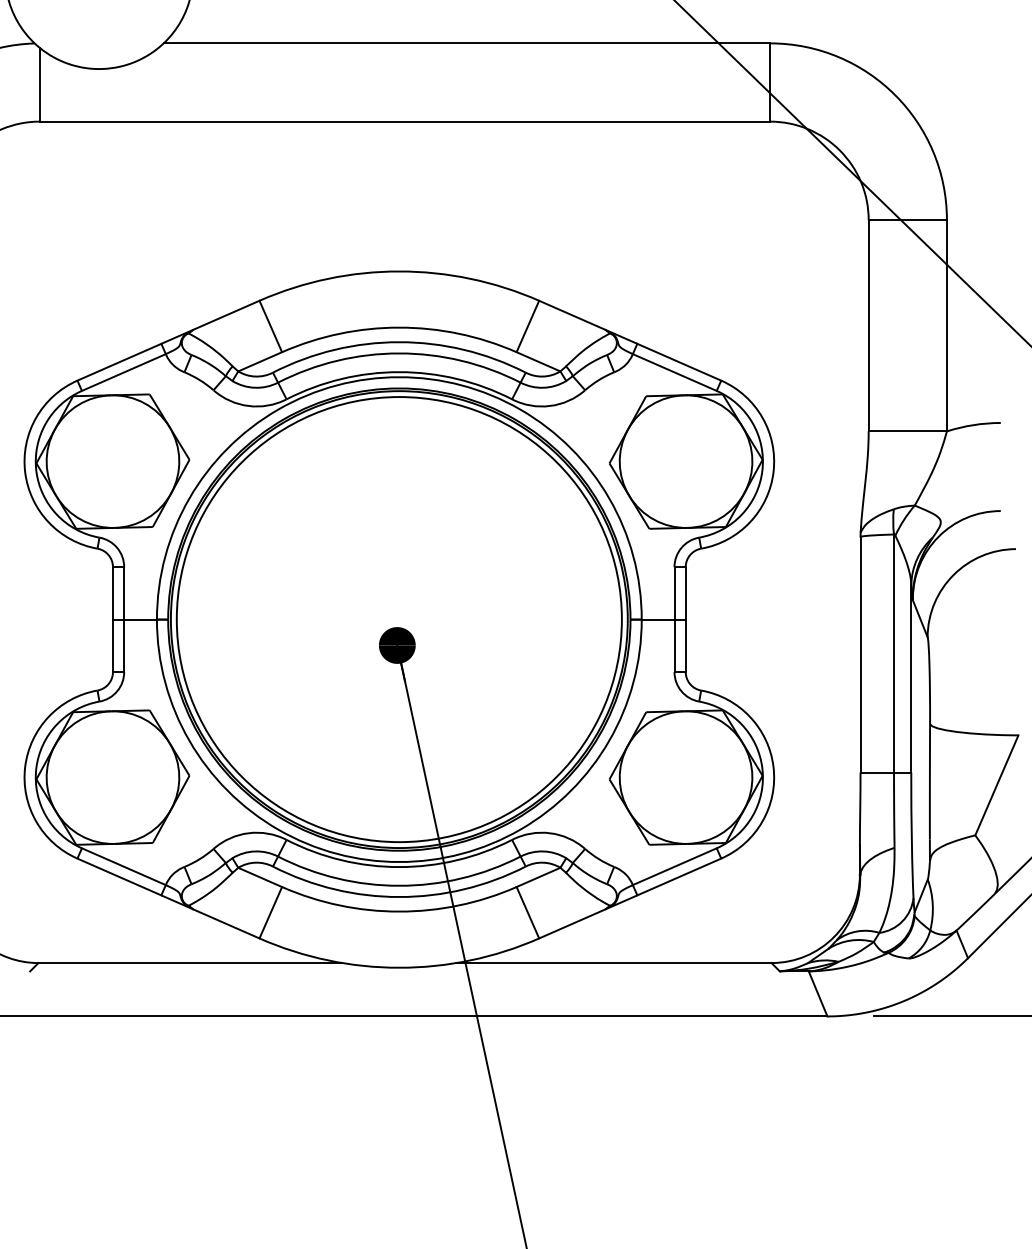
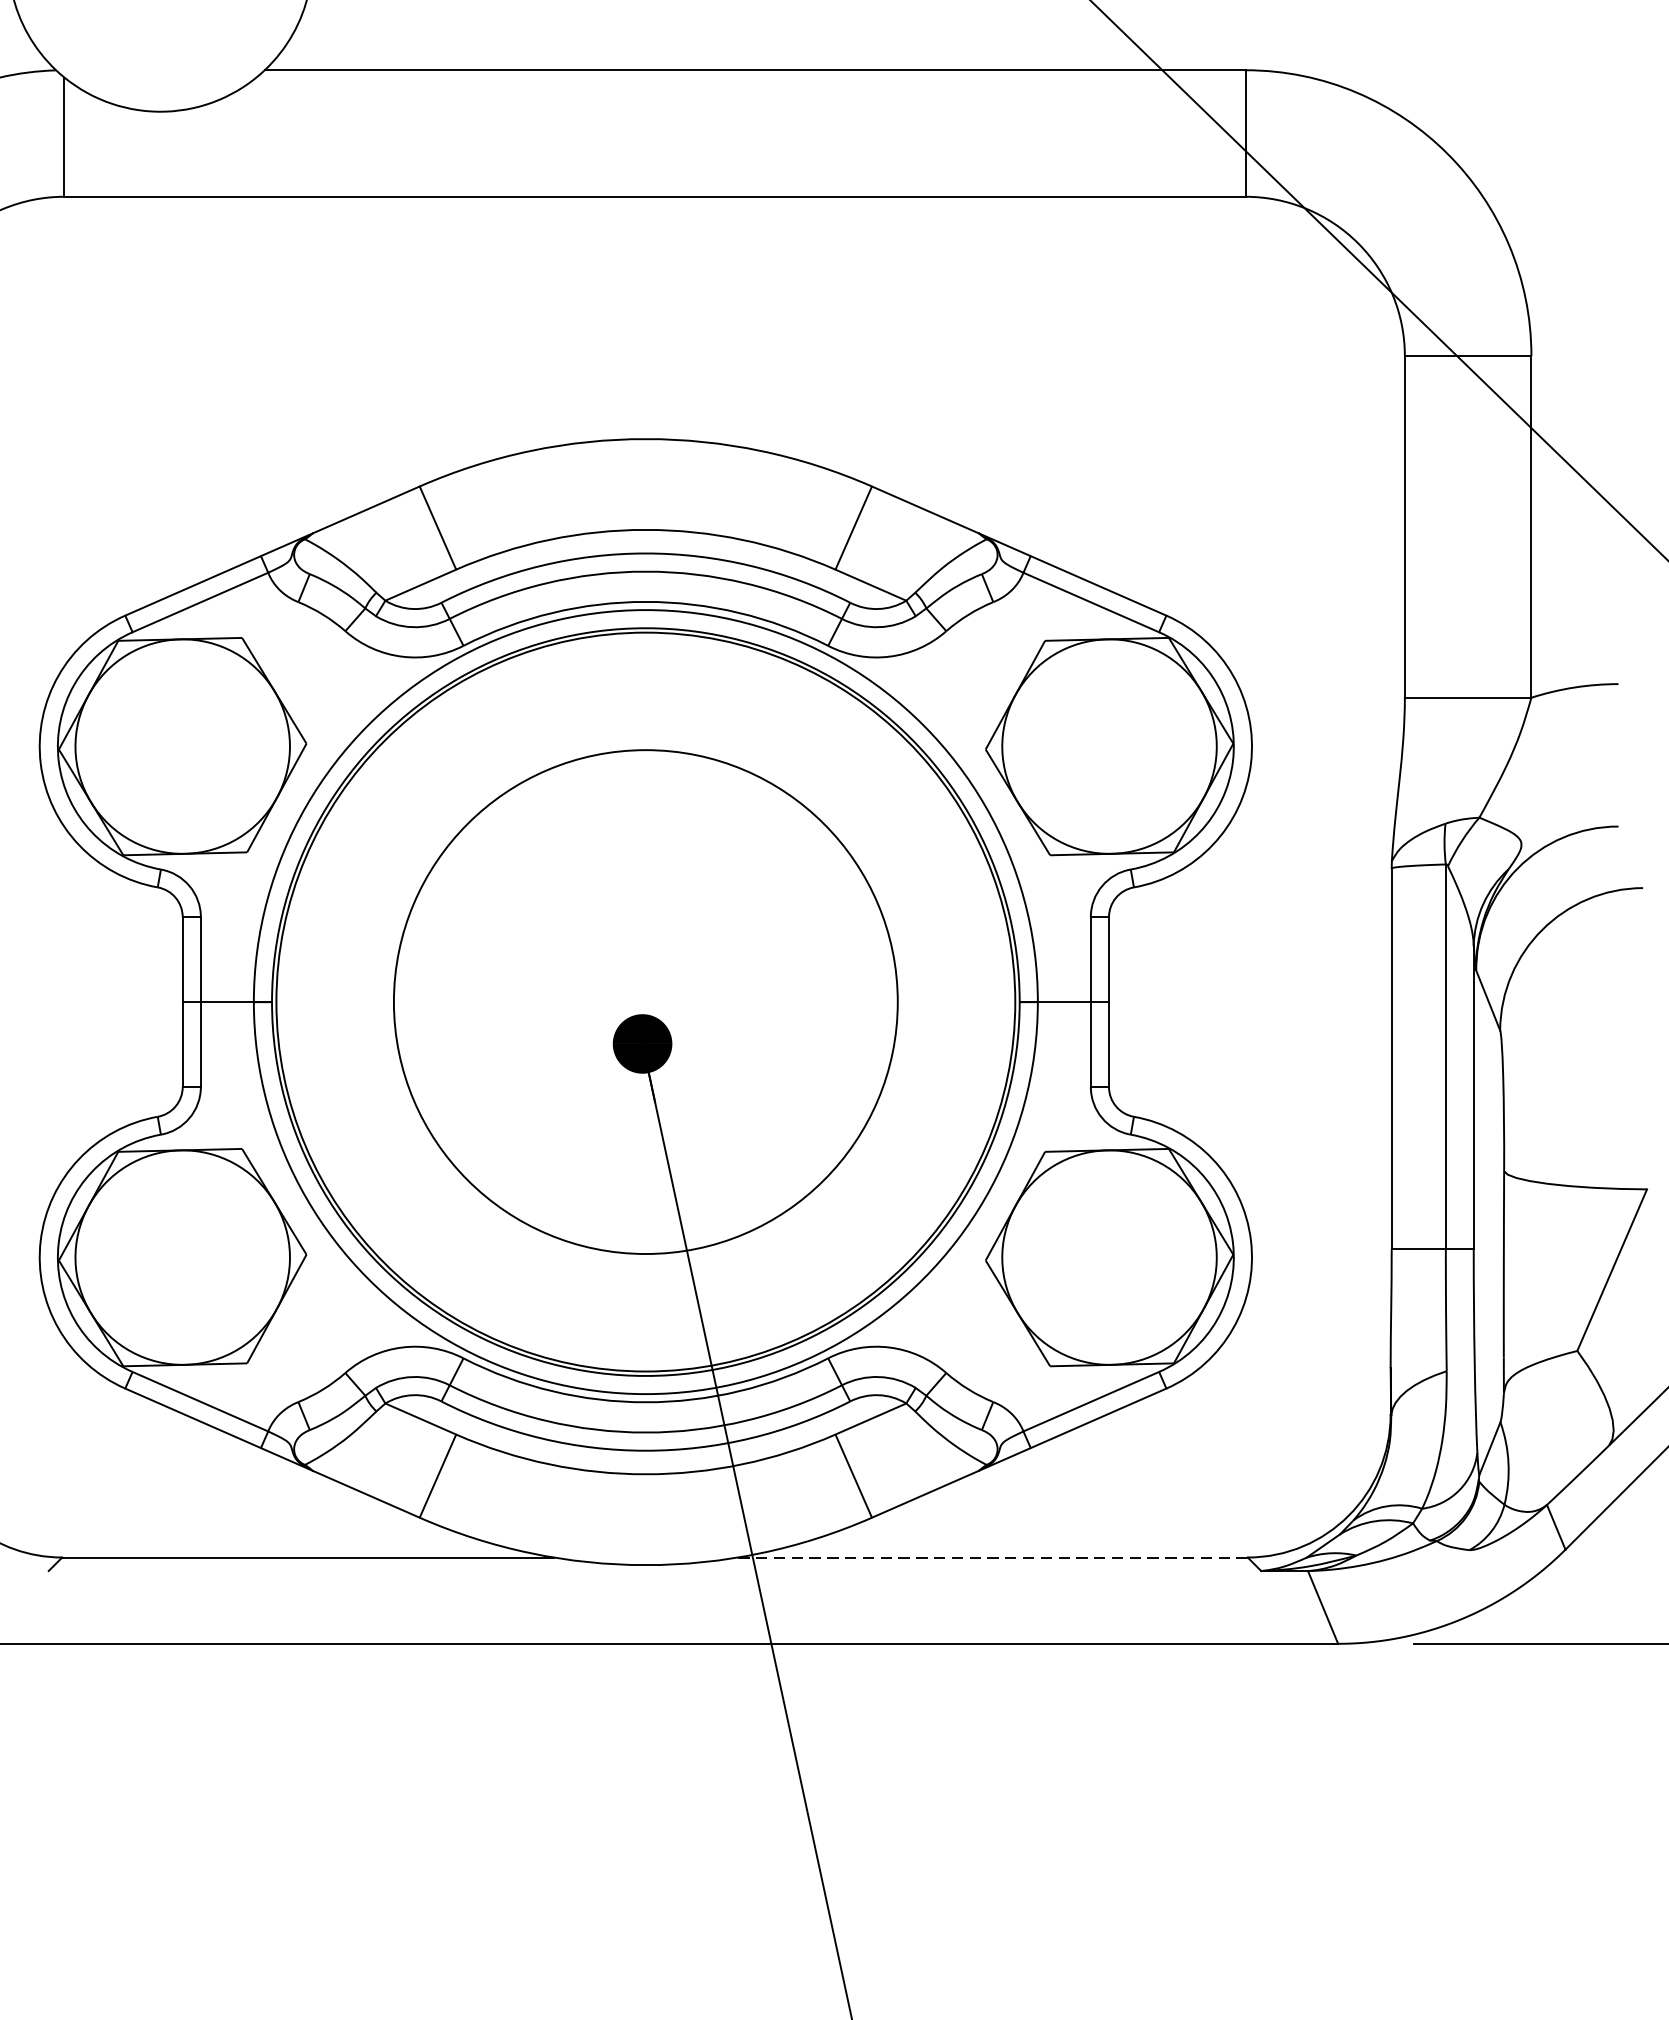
circle: (398, 619) -> (644, 1001), size x0.7
line: (613, 963) -> (992, 1558), solid -> dashed

